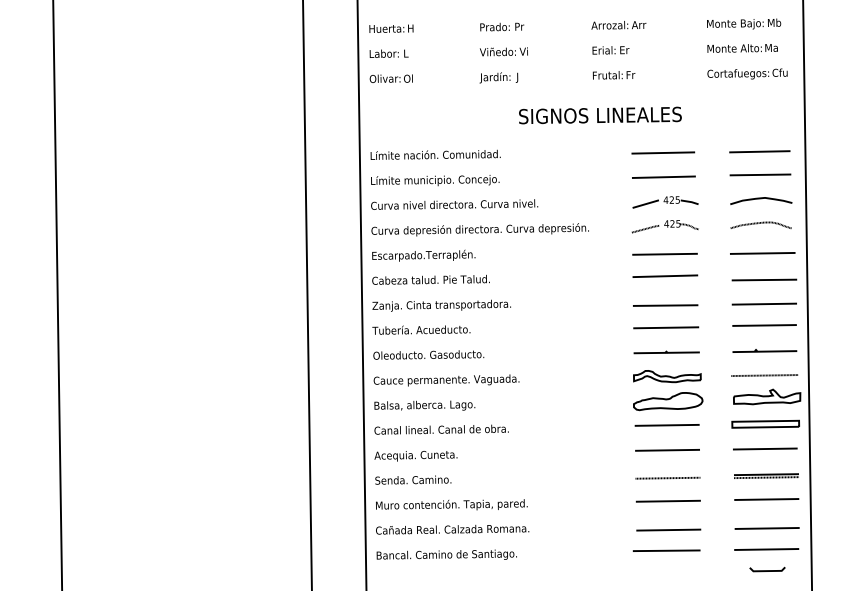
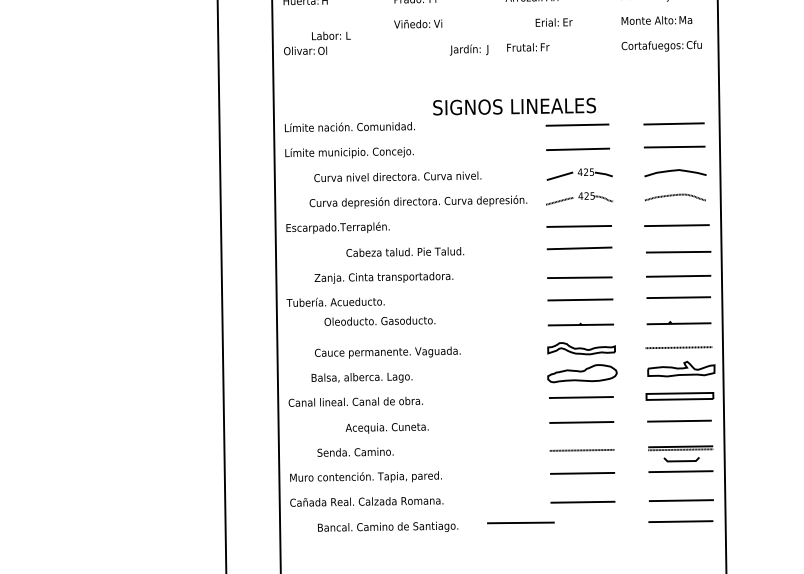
text: (610, 50) -> (553, 22), moved
text: (388, 53) -> (330, 35), moved
text: (498, 77) -> (468, 49), moved
text: (600, 115) -> (514, 106), moved
text: (454, 204) -> (397, 176), moved
text: (479, 229) -> (417, 201), moved
text: (430, 279) -> (404, 251), moved
text: (441, 305) -> (383, 277), moved
text: (428, 354) -> (379, 320), moved
text: (446, 380) -> (387, 352), moved
text: (424, 405) -> (361, 377), moved
text: (415, 456) -> (386, 428), moved
text: (413, 479) -> (355, 451), moved
line: (666, 550) -> (520, 522), moved
text: (446, 554) -> (387, 526), moved
line: (767, 570) -> (681, 460), moved

